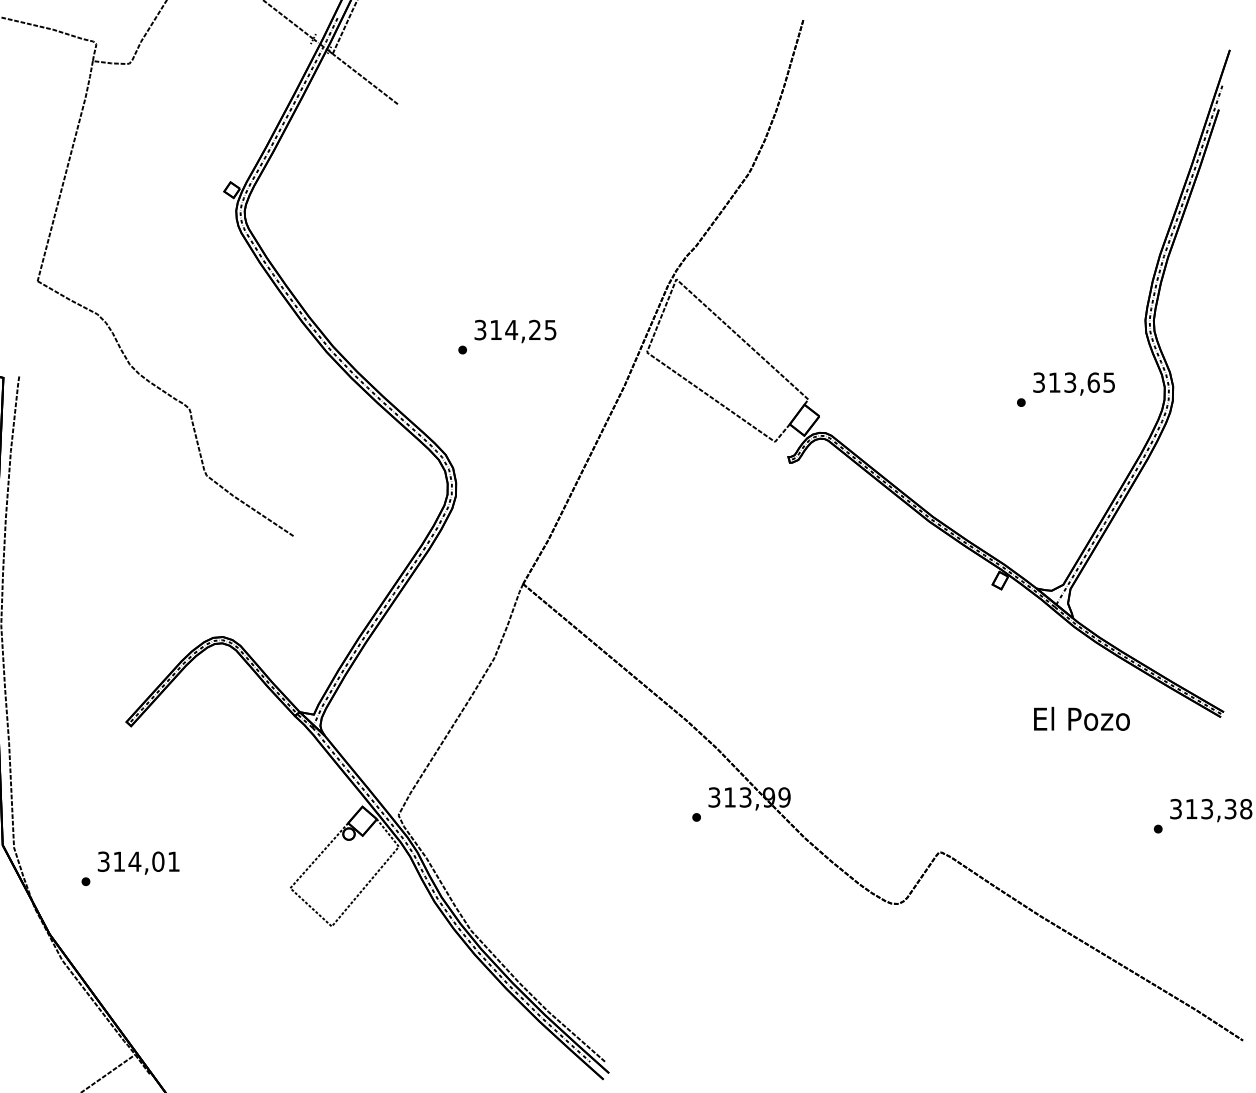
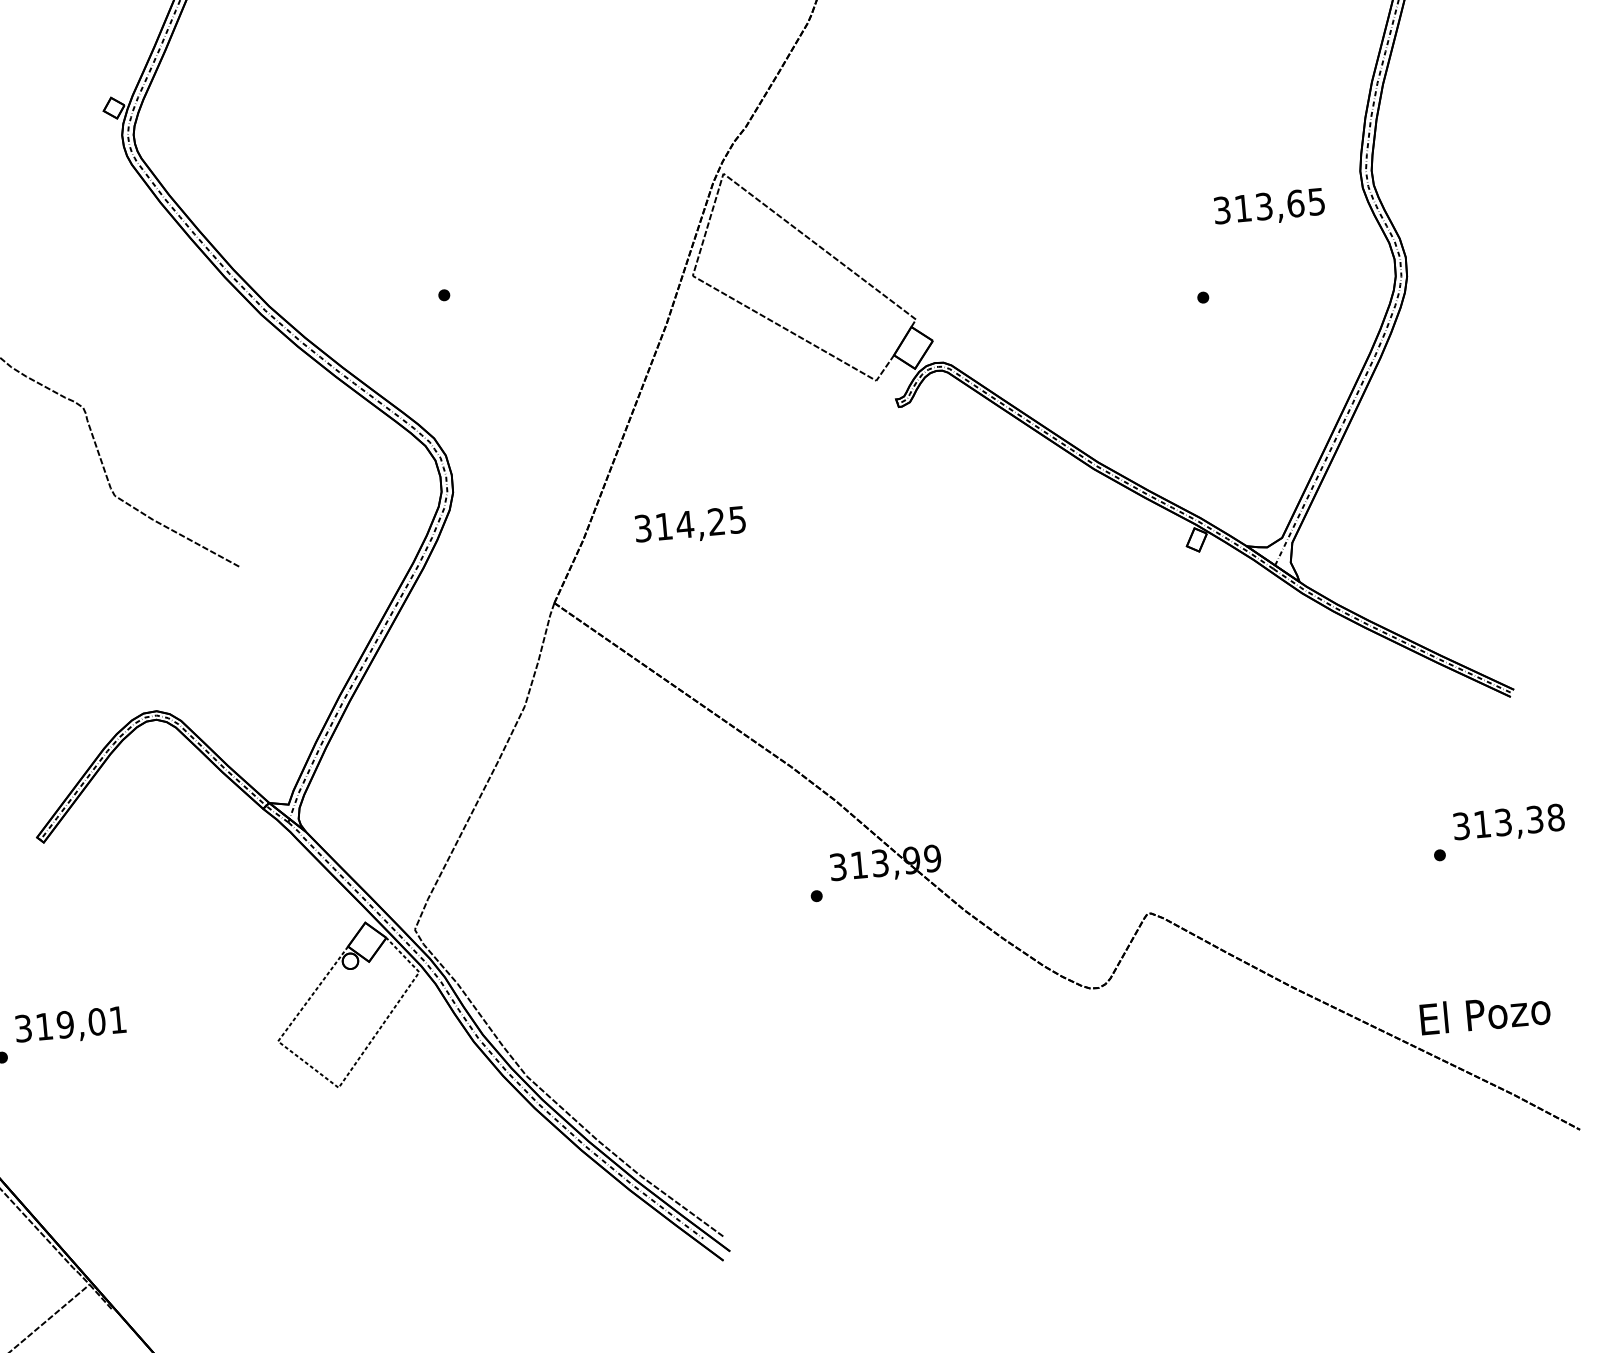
text: (515, 331) -> (690, 526), moved
text: (1073, 383) -> (1268, 207), moved
text: (1081, 718) -> (1484, 1013), moved
text: (134, 861) -> (64, 1024), 314,01 -> 319,01

